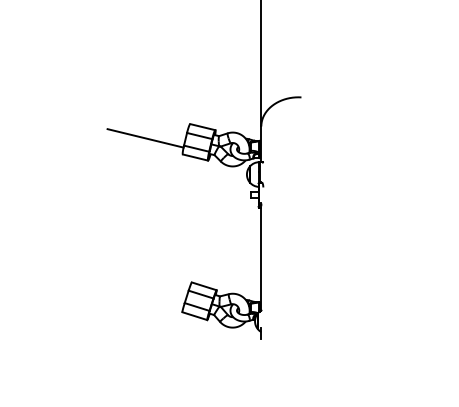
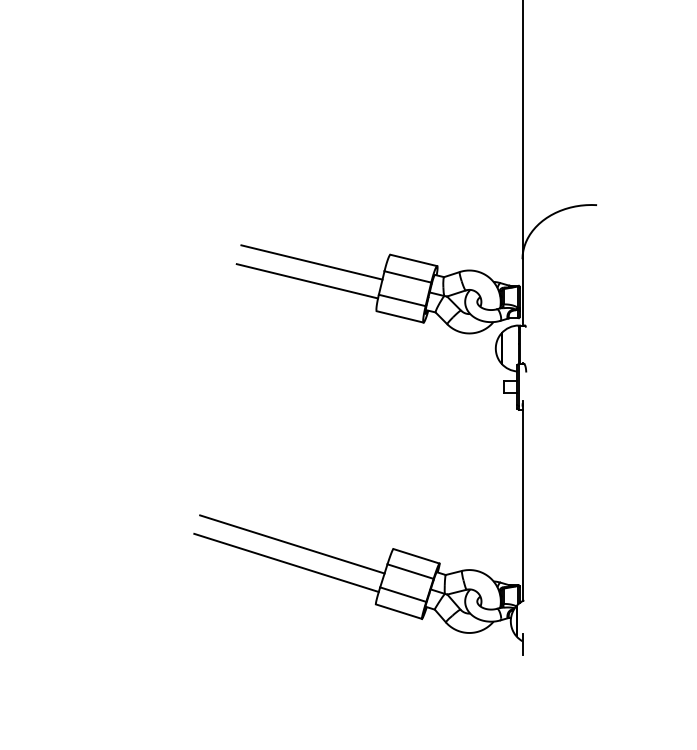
line: (147, 128) -> (310, 262), added
line: (137, 279) -> (292, 543), added
line: (133, 289) -> (284, 562), added

